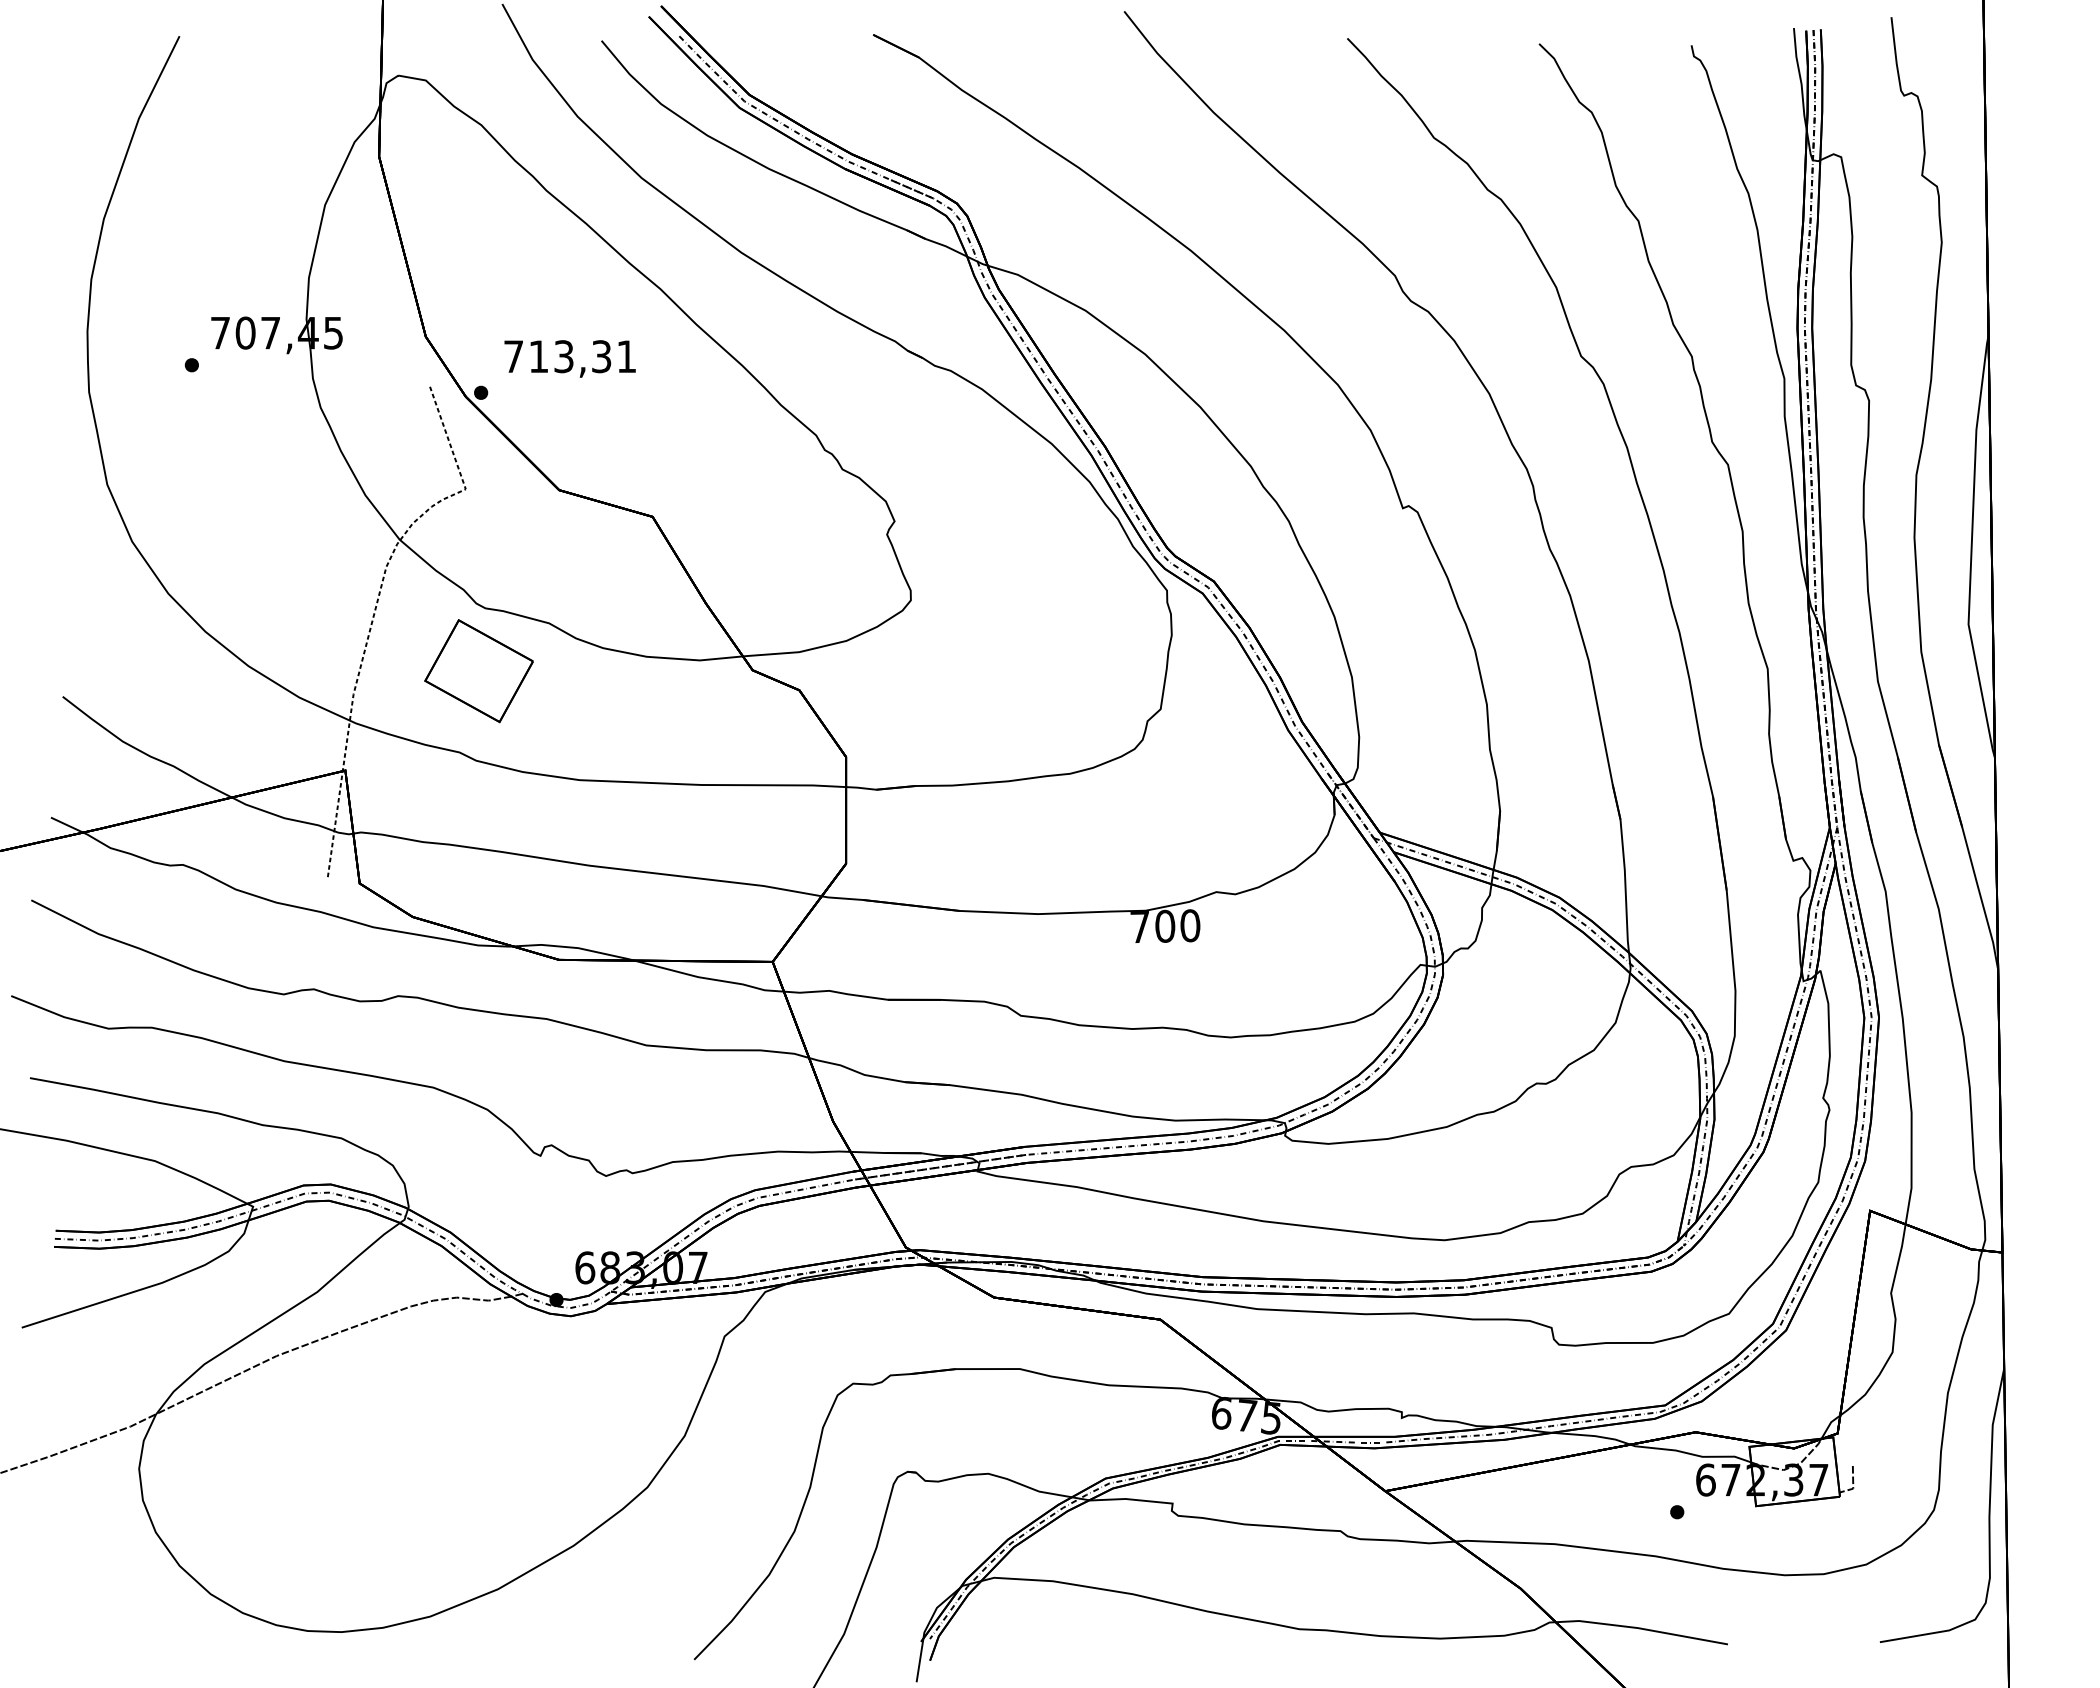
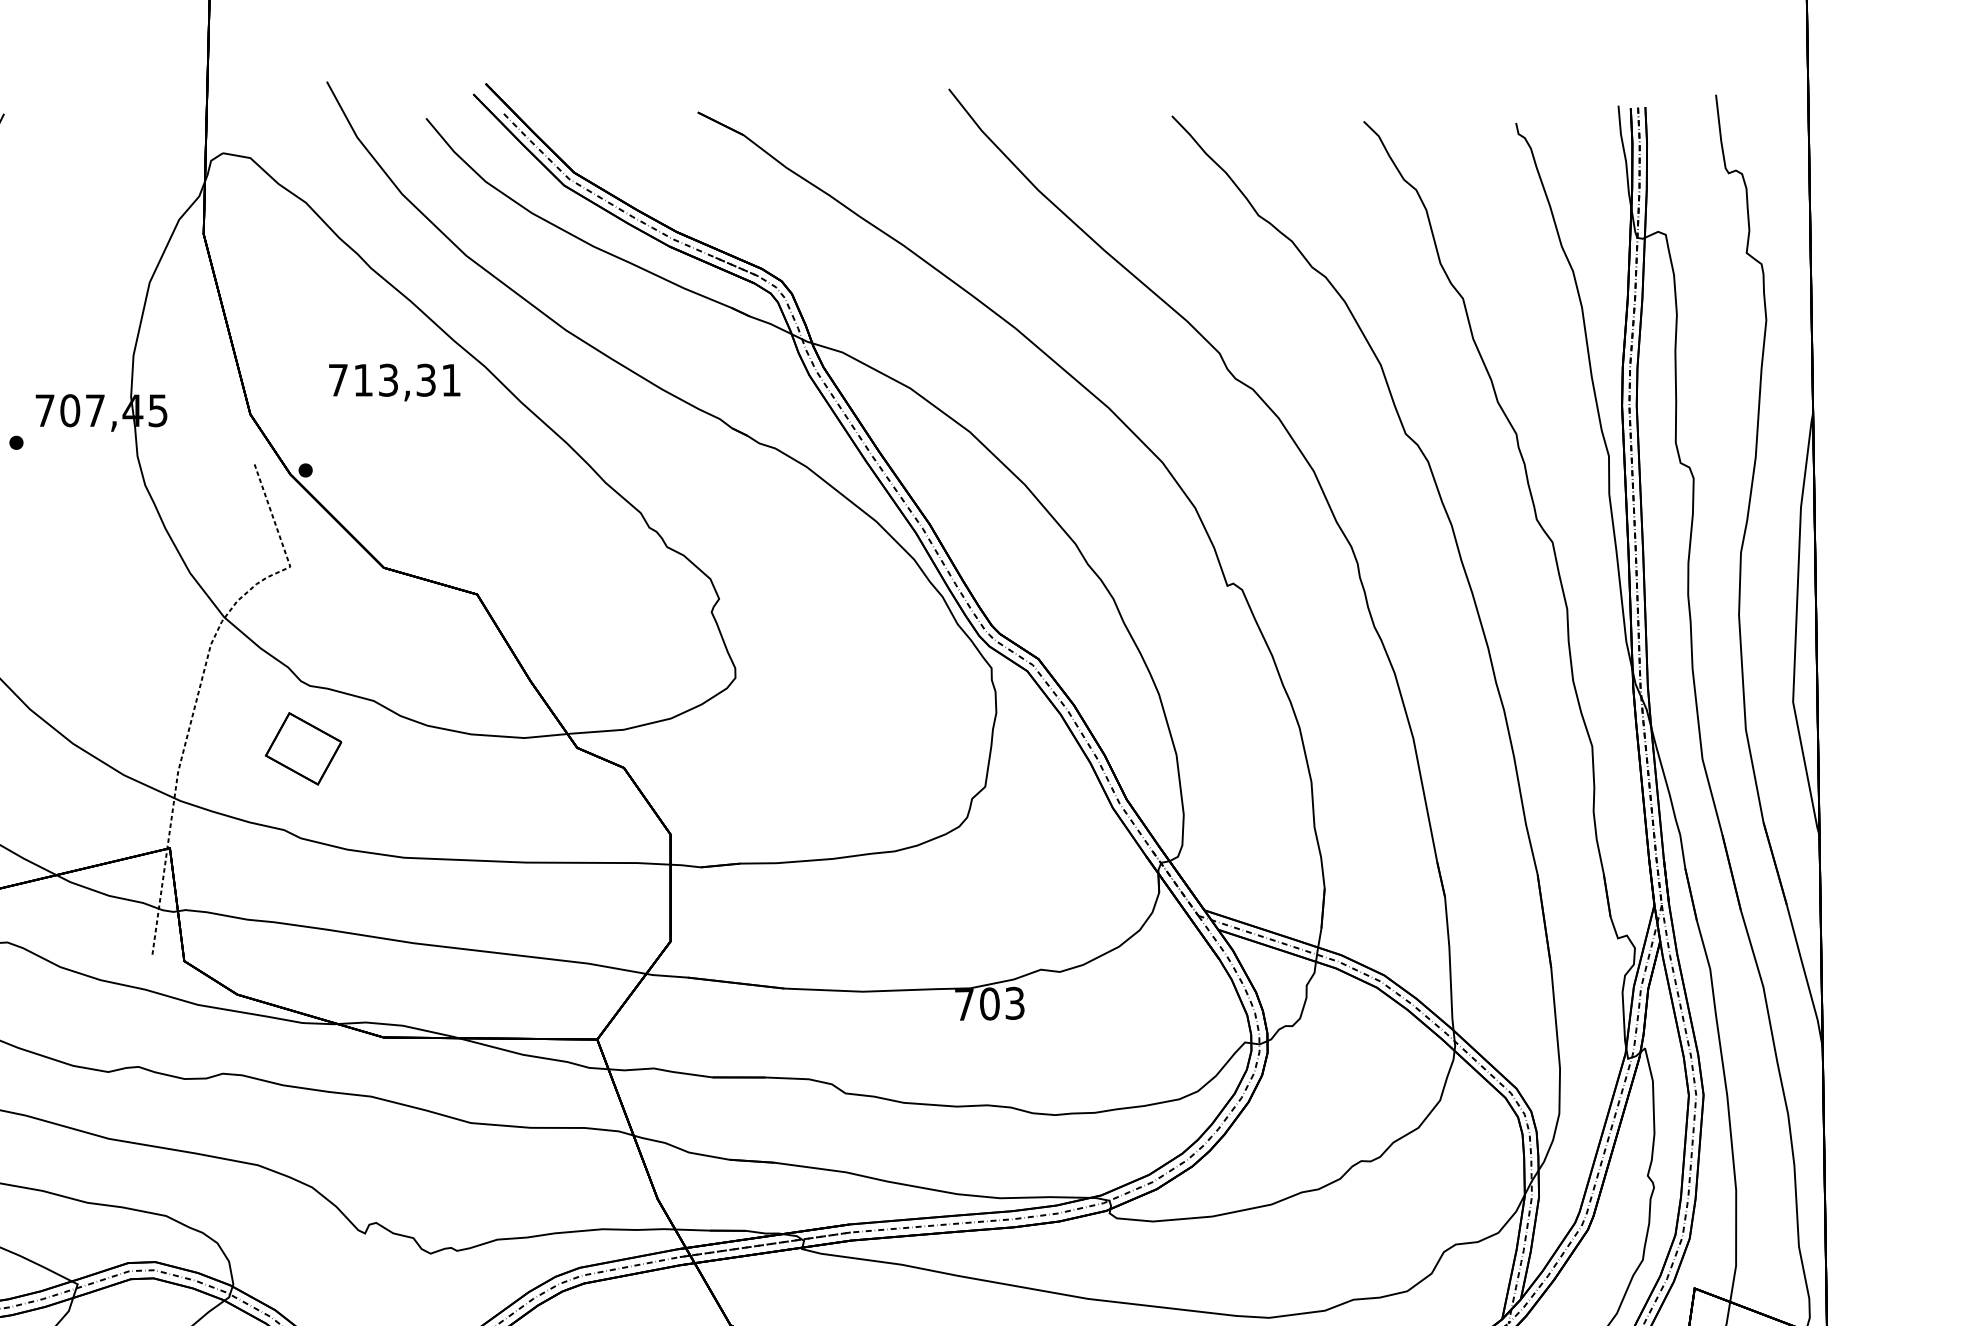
text: (569, 358) -> (394, 382), moved
part: (478, 671) -> (303, 749), size x0.7
text: (1190, 925) -> (1015, 1003), 700 -> 703

